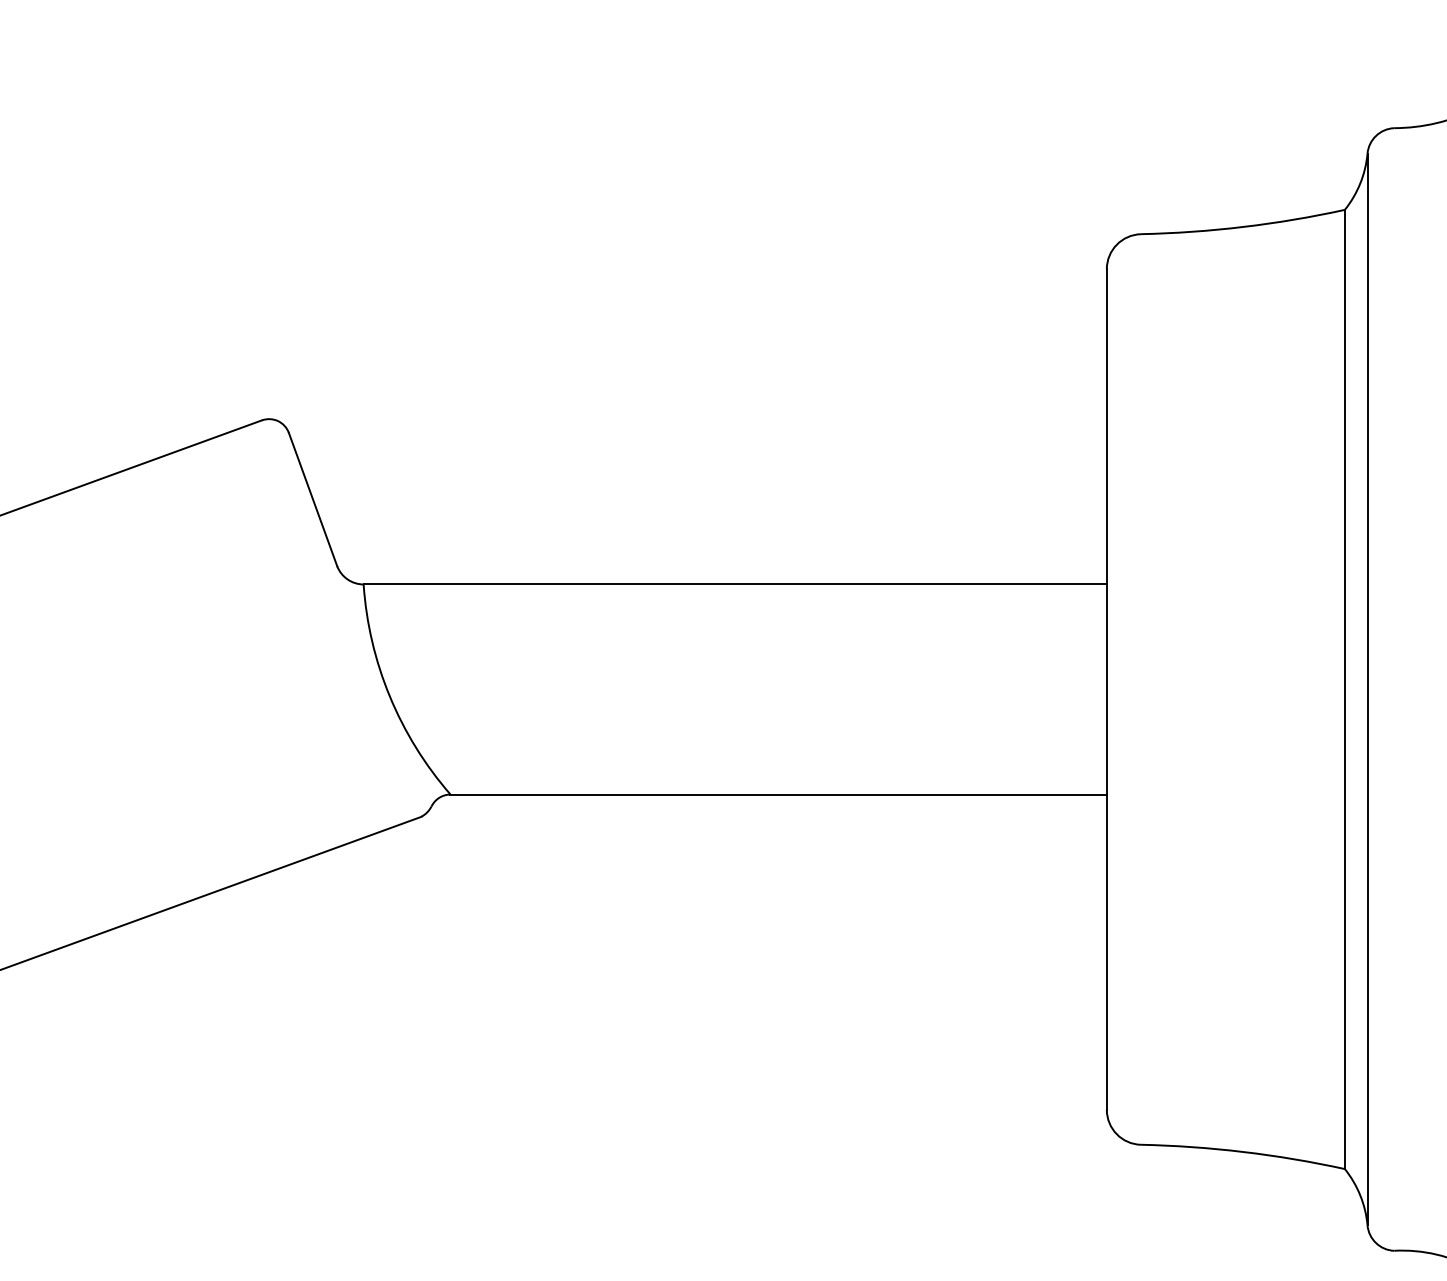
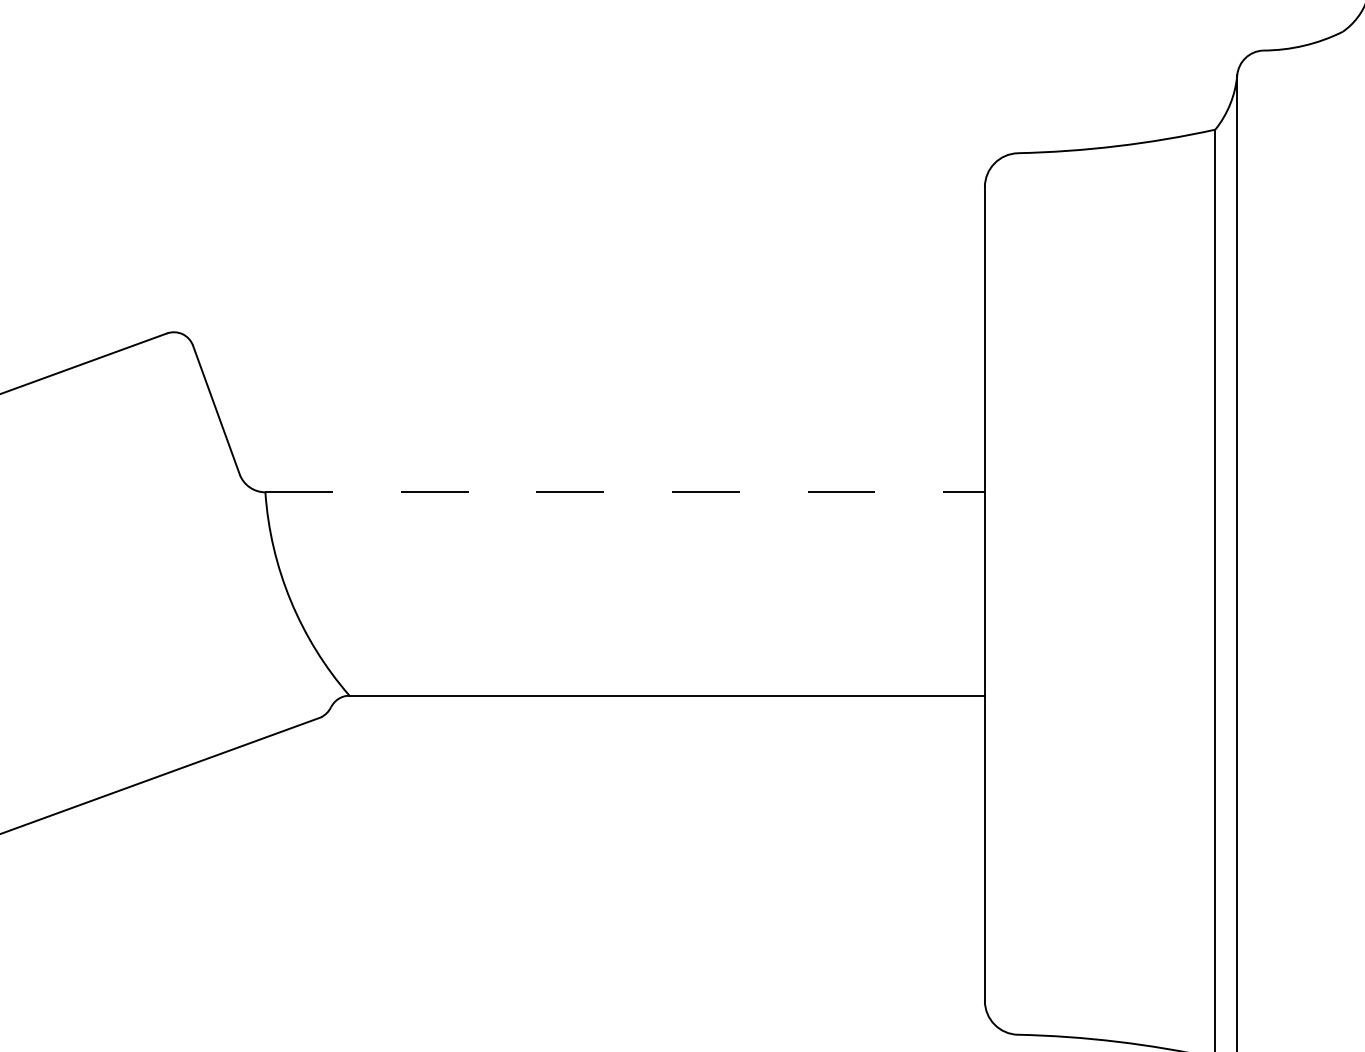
line: (735, 584) -> (625, 492), solid -> dashed

